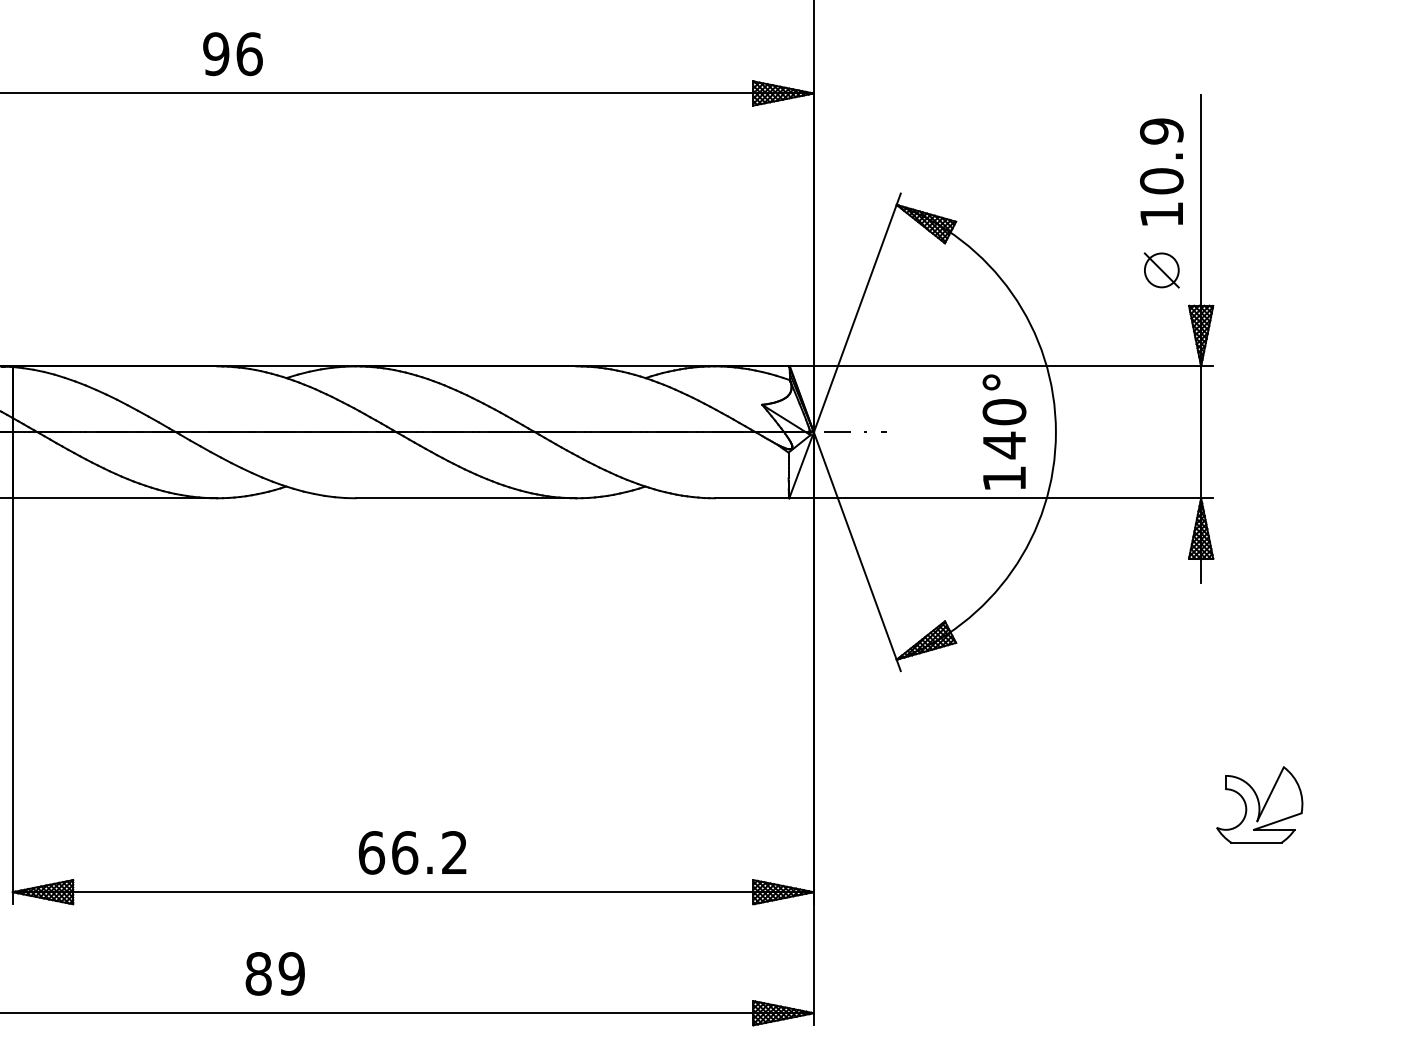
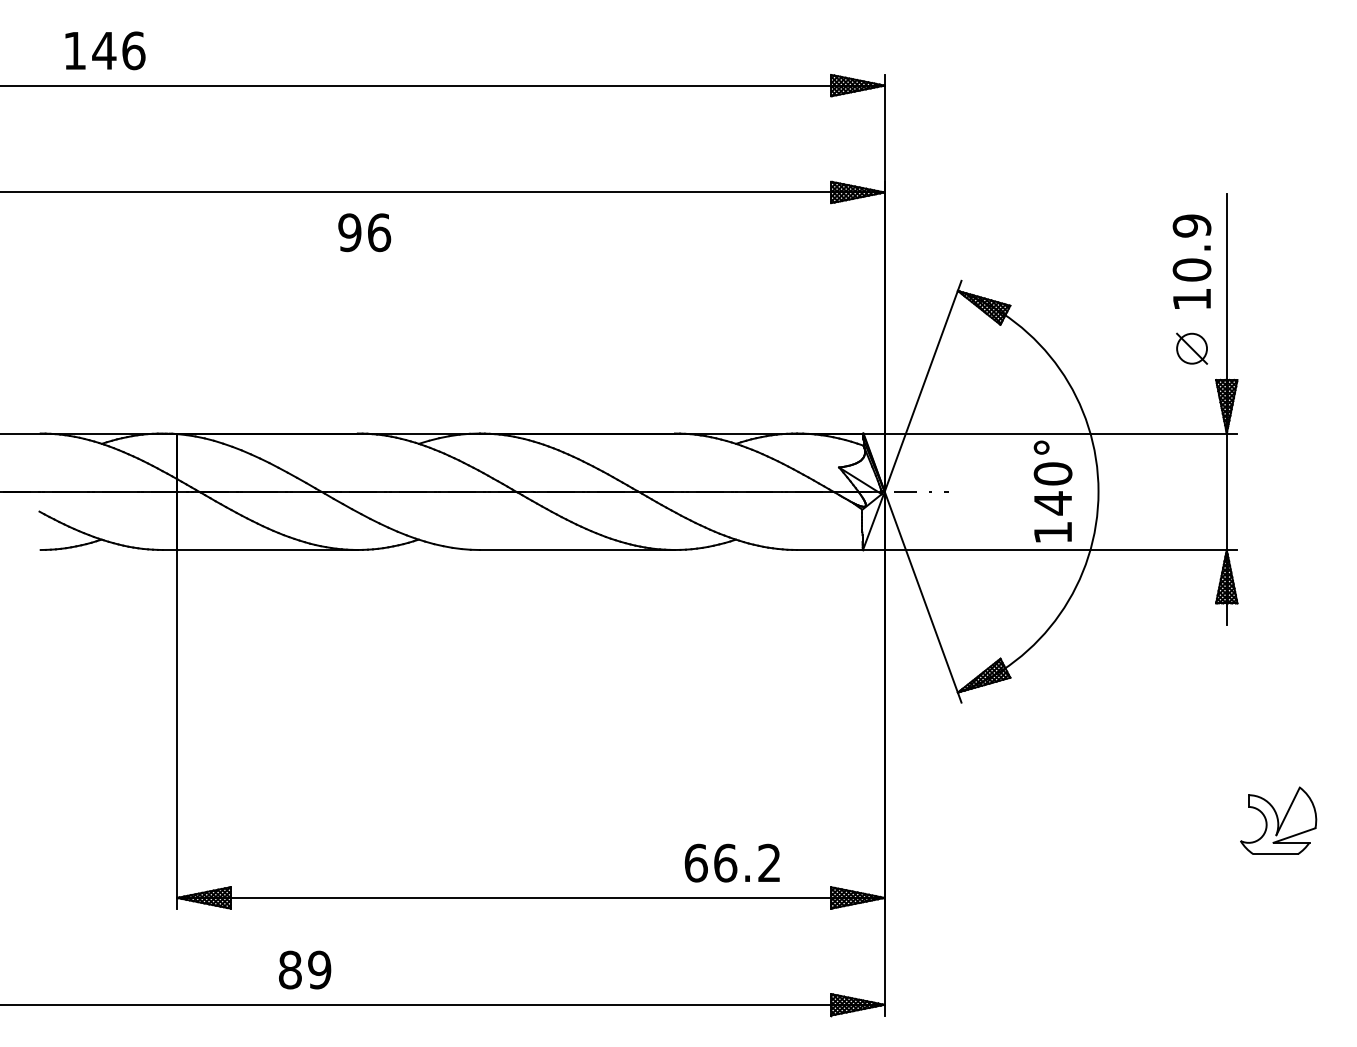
text: (232, 53) -> (364, 232), moved
text: (411, 852) -> (731, 862), moved
text: (275, 973) -> (305, 969), moved

